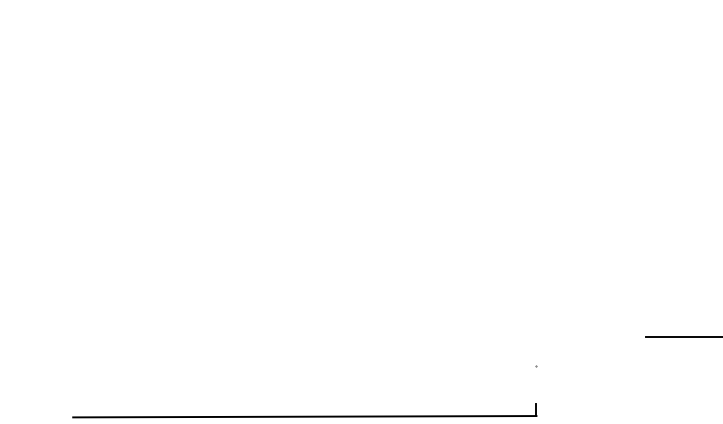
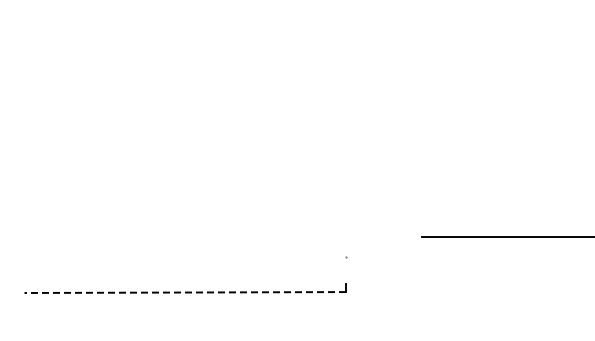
line: (305, 416) -> (185, 292), solid -> dashed

